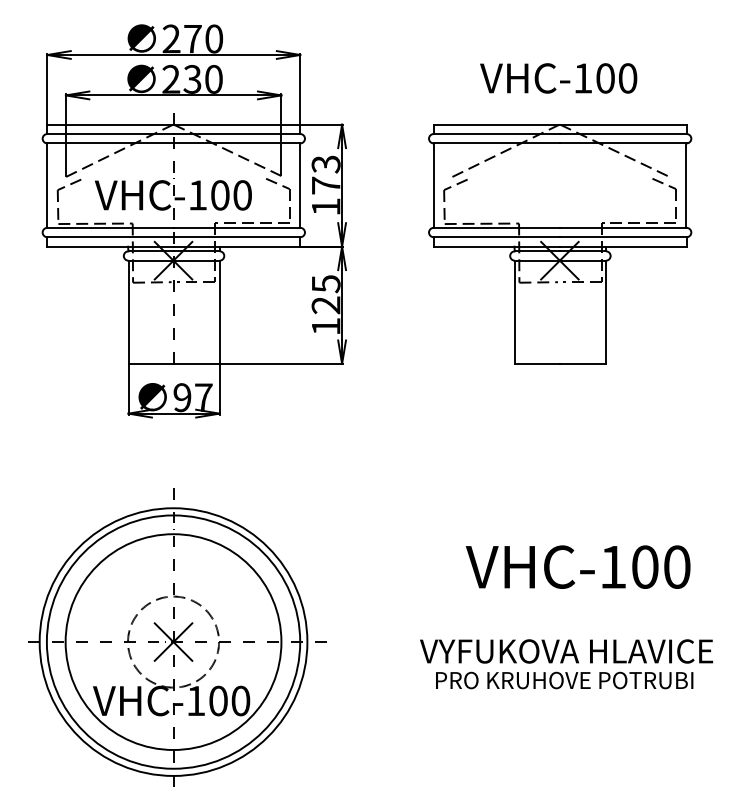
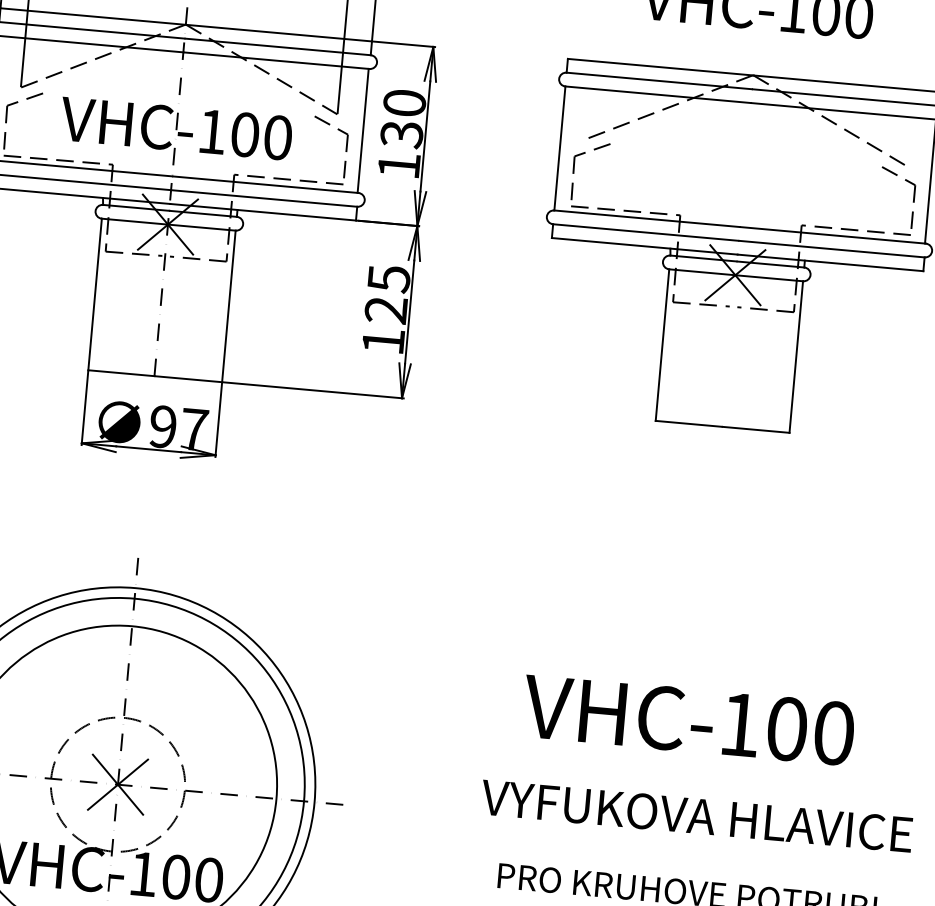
text: (325, 174) -> (402, 117), 173 -> 130
text: (578, 566) -> (689, 719), moved
text: (566, 651) -> (696, 816), moved

